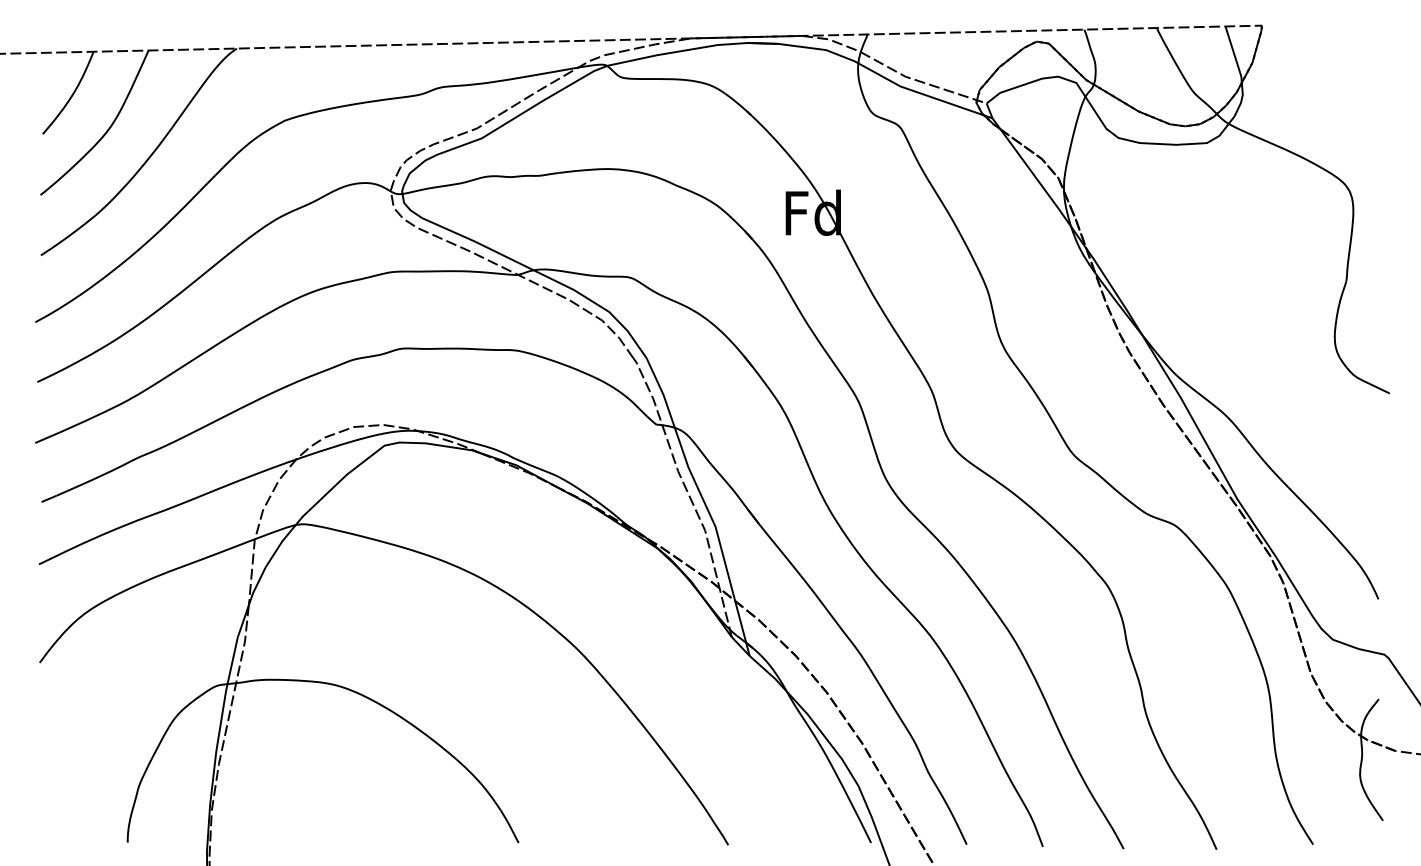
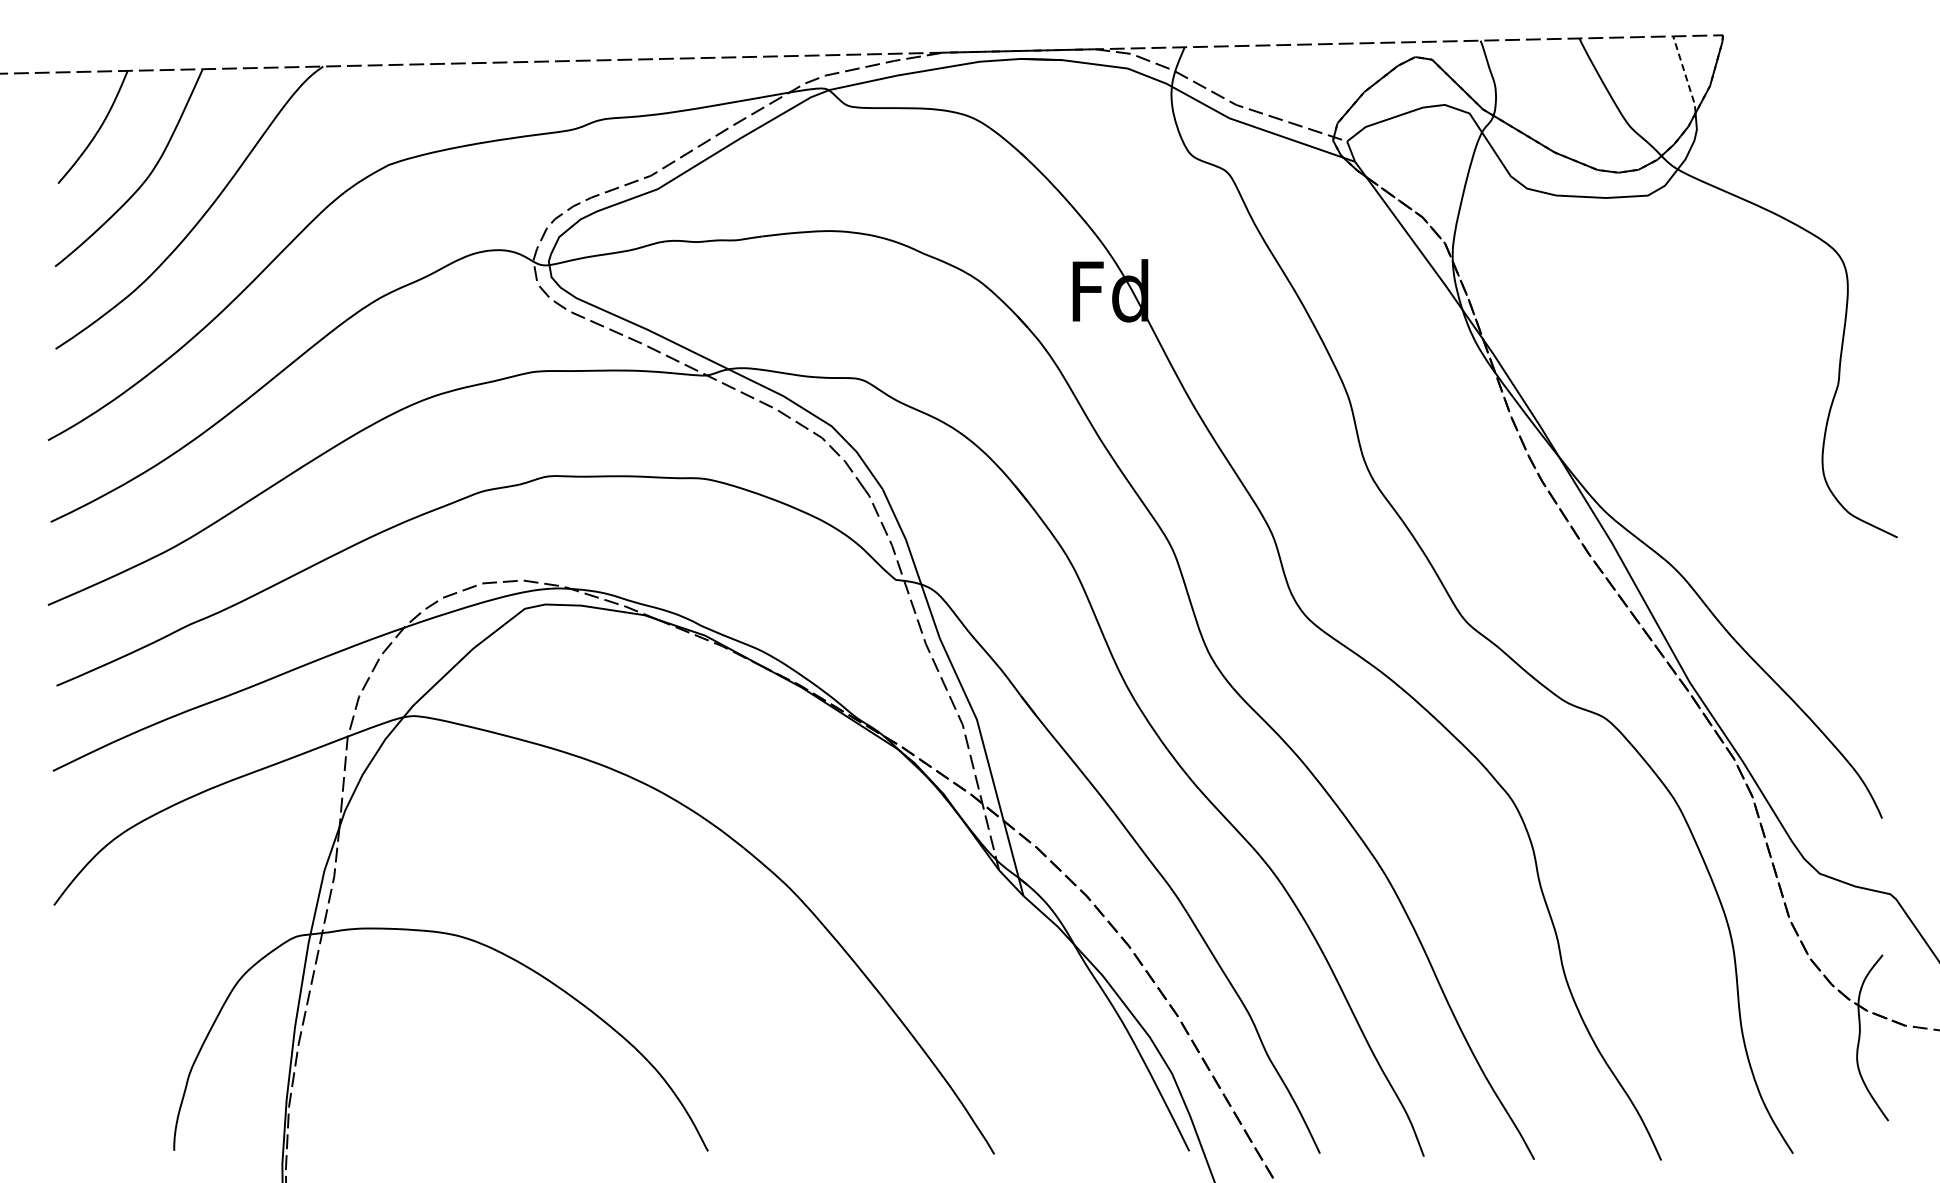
line: (1234, 55) -> (1685, 75), solid -> dashed

